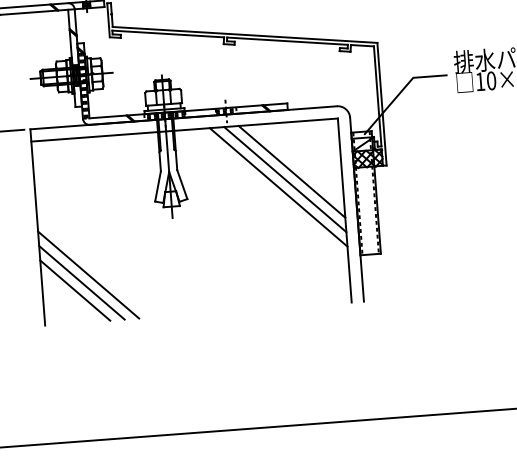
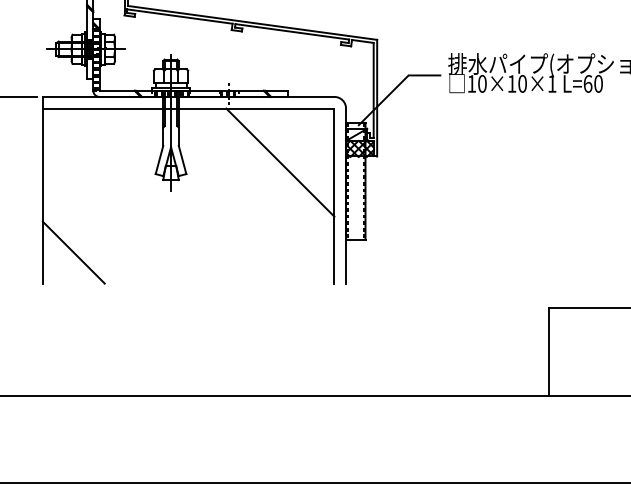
line: (292, 171) -> (287, 155), removed
line: (278, 187) -> (273, 169), removed
line: (88, 274) -> (87, 238), removed
line: (81, 282) -> (80, 245), removed

